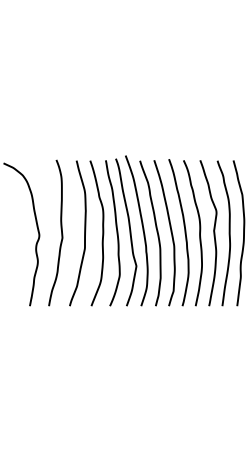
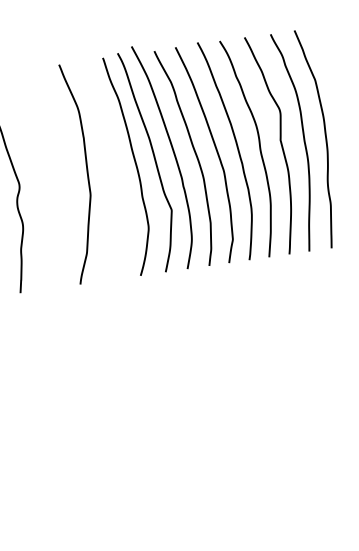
curve: (60, 229) -> (49, 171), removed
curve: (102, 233) -> (113, 168), removed

